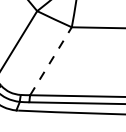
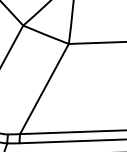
line: (51, 61) -> (45, 89), dashed -> solid

